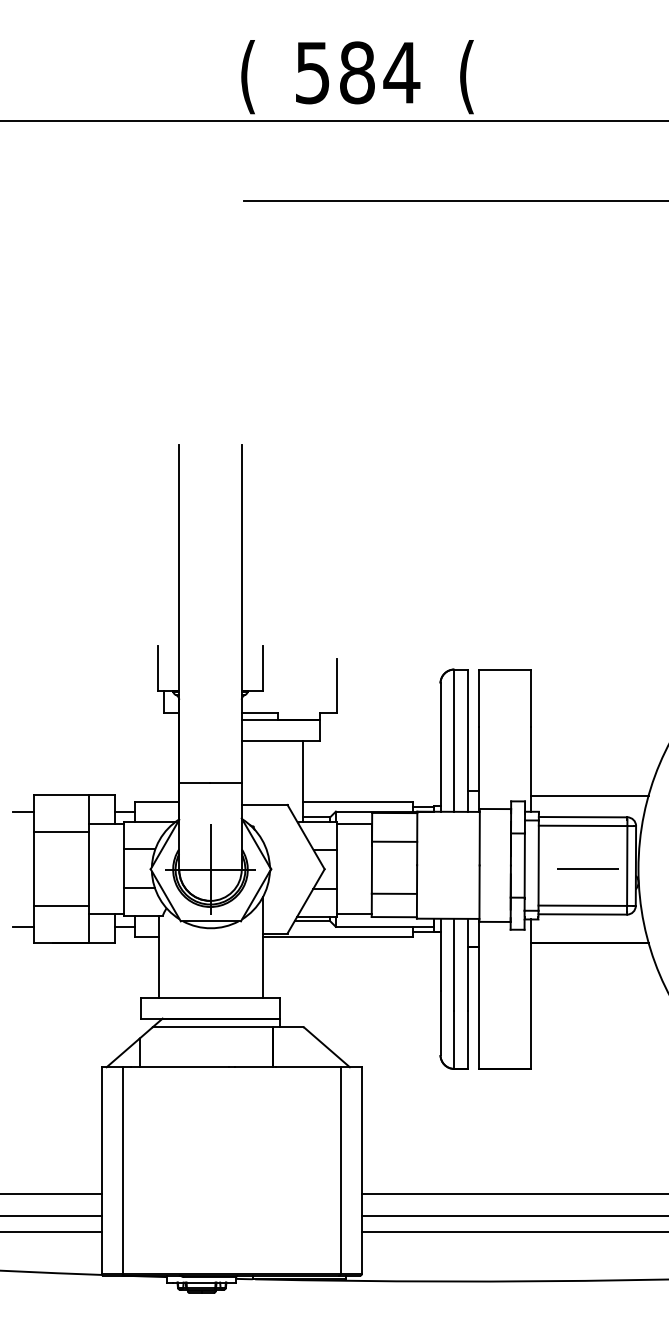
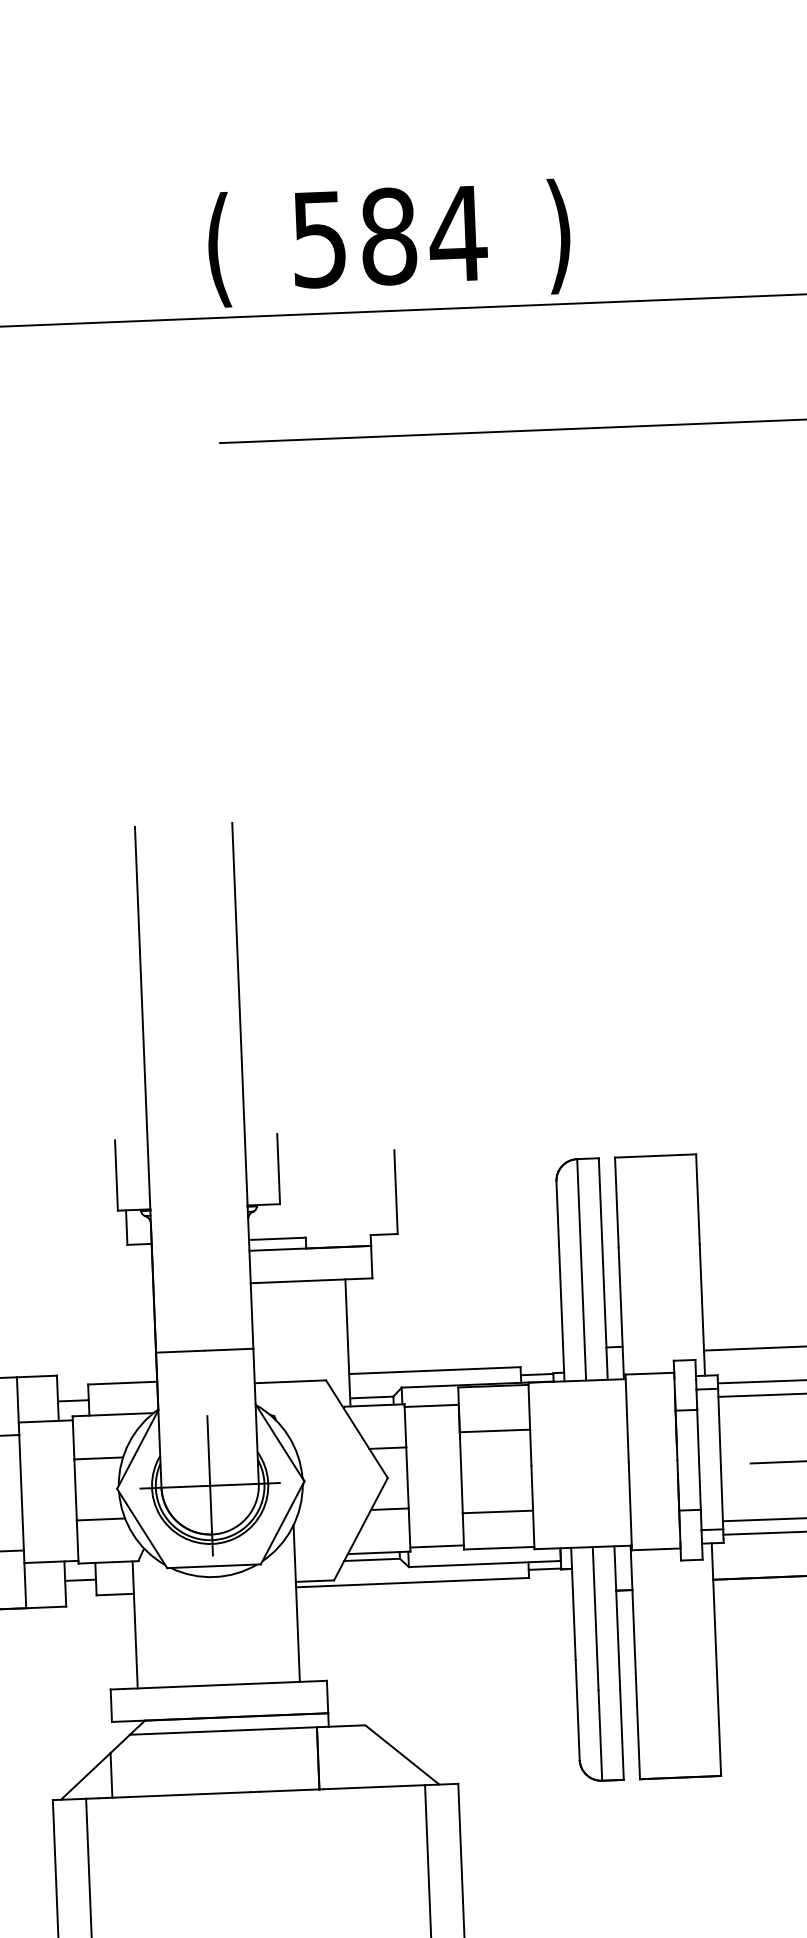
text: (466, 77) -> (559, 237), ( -> )

